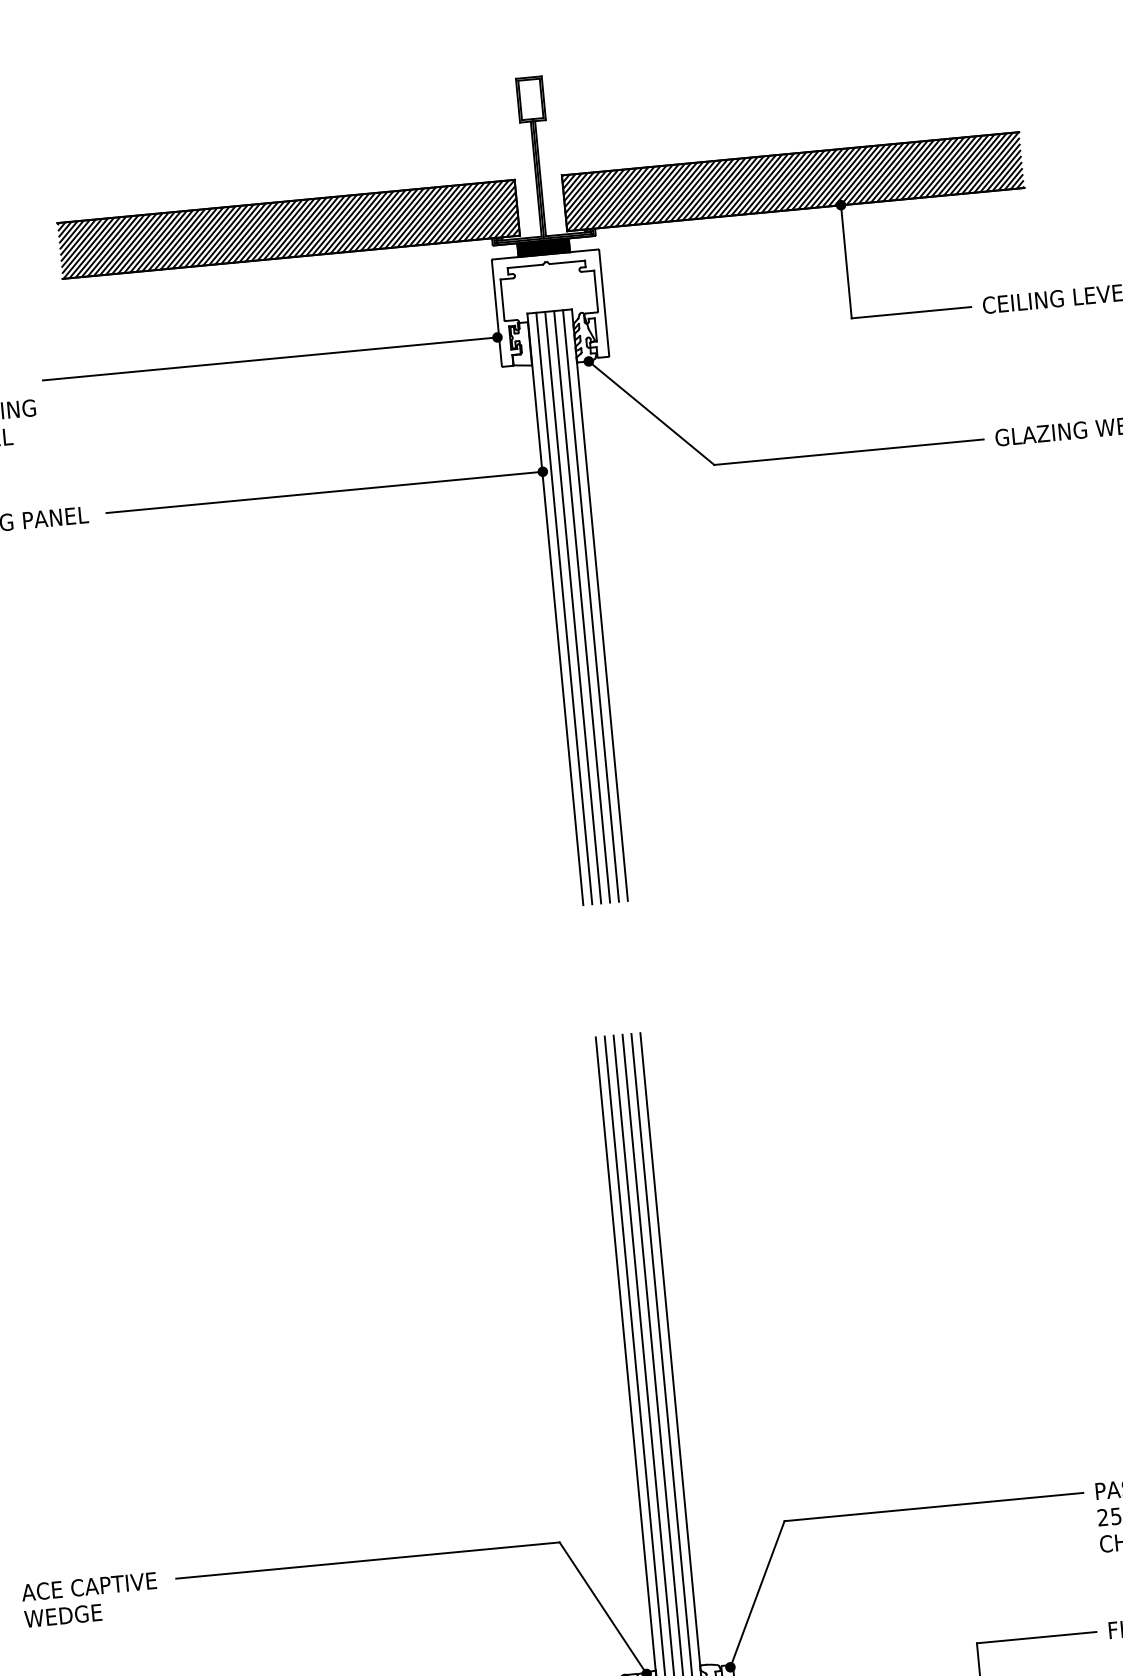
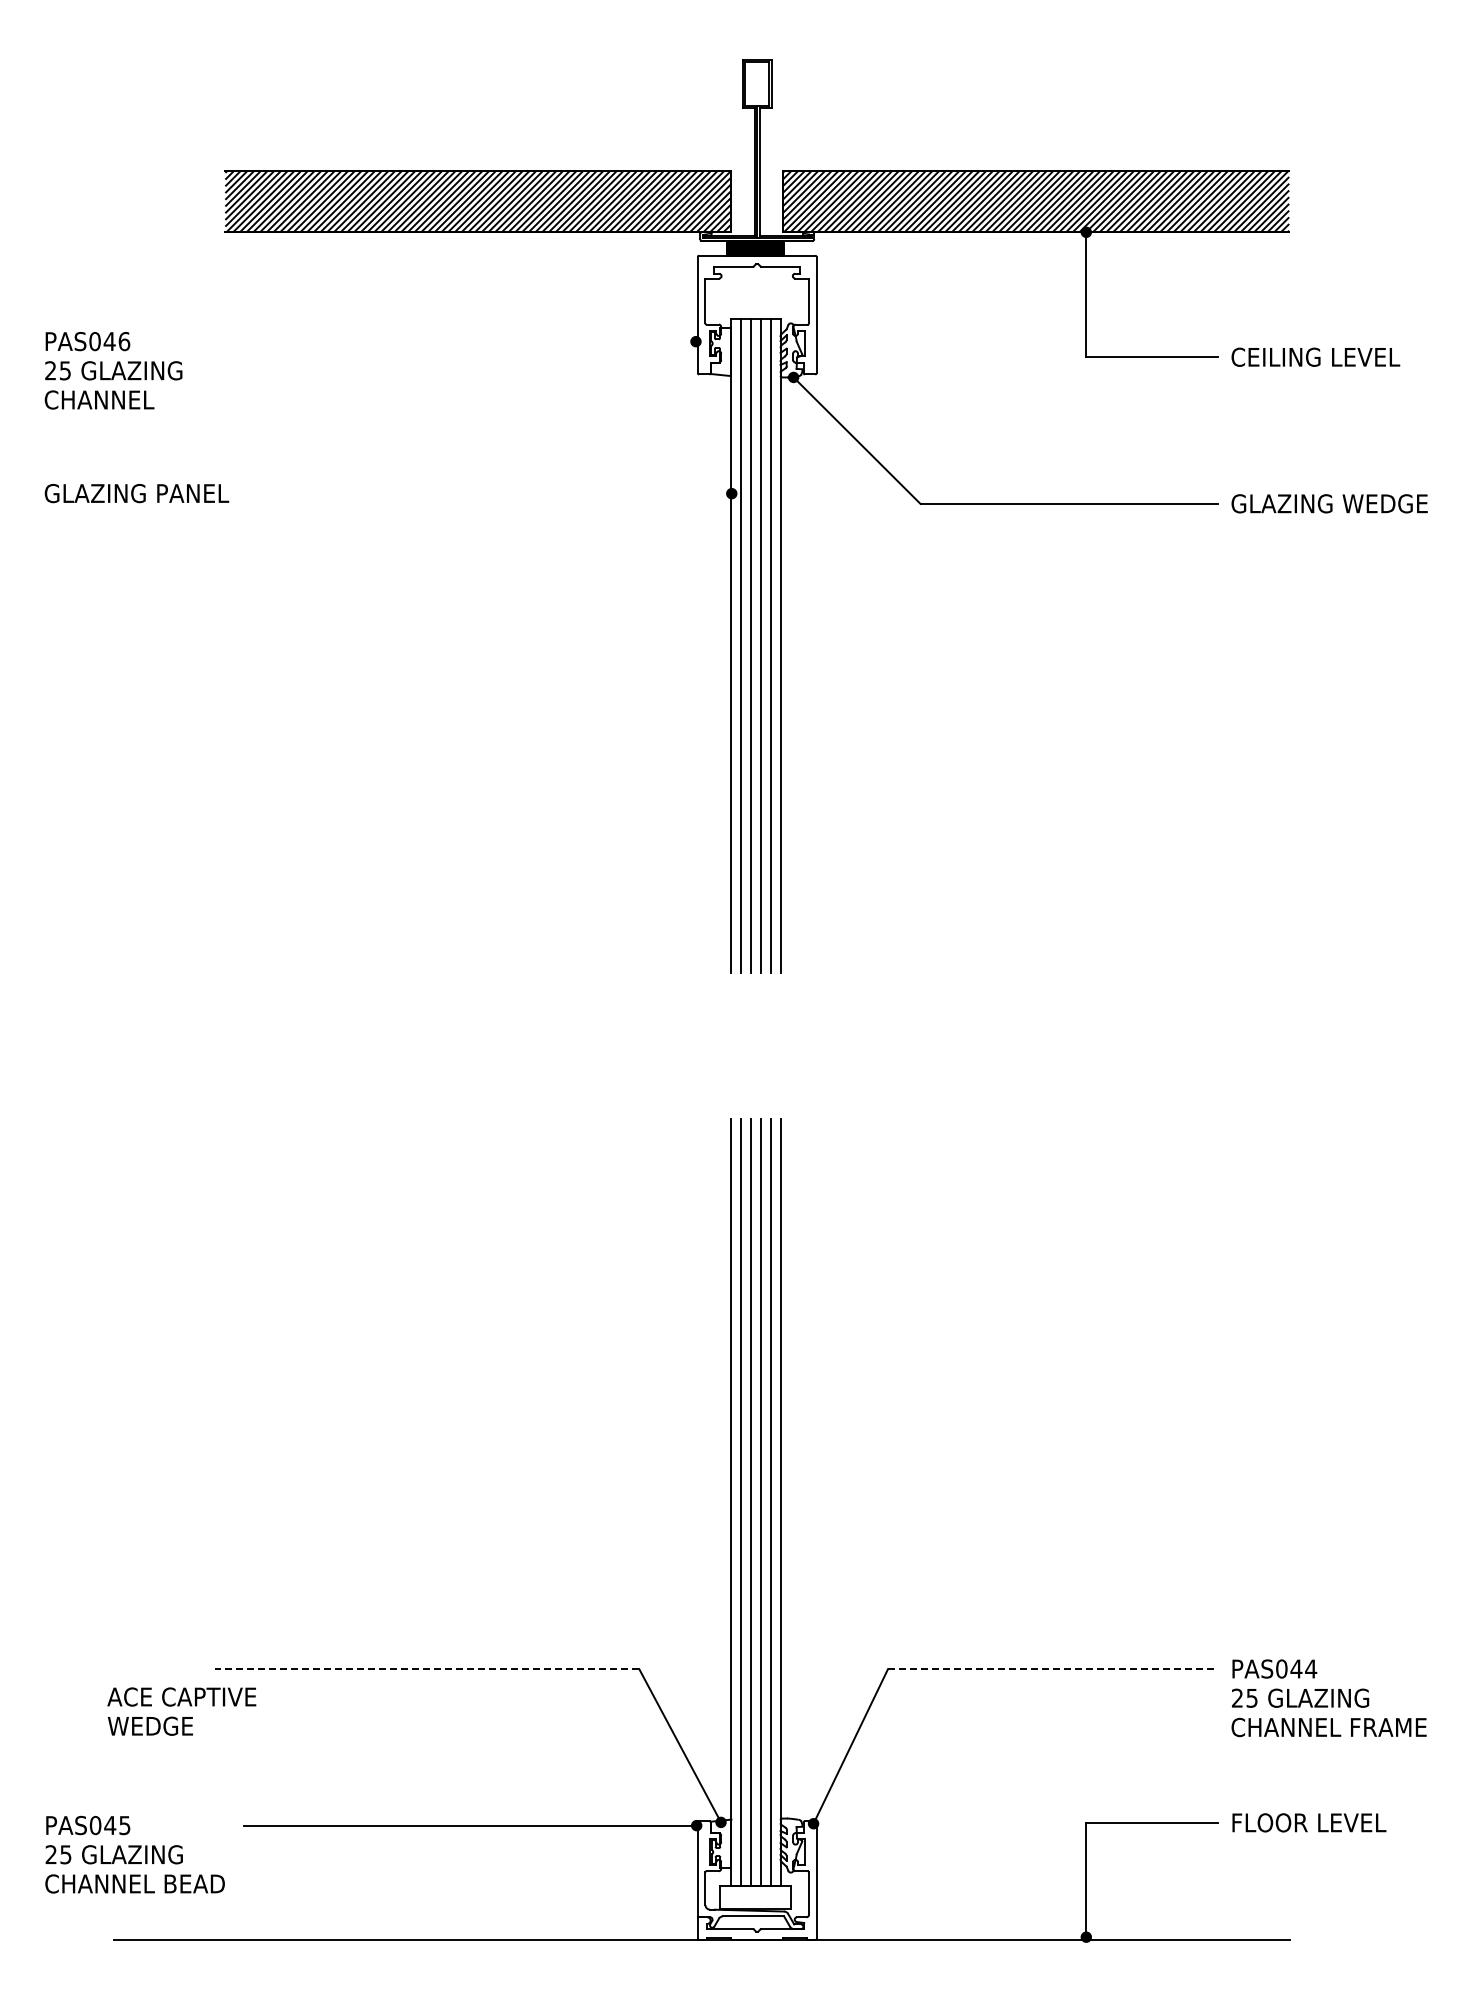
line: (270, 358) -> (444, 341), removed
line: (324, 492) -> (490, 493), removed
line: (934, 1507) -> (1053, 1669), solid -> dashed
line: (367, 1560) -> (426, 1669), solid -> dashed
text: (90, 1599) -> (181, 1711), moved

